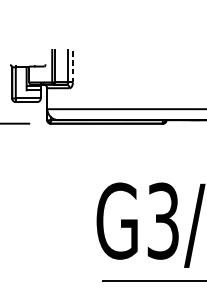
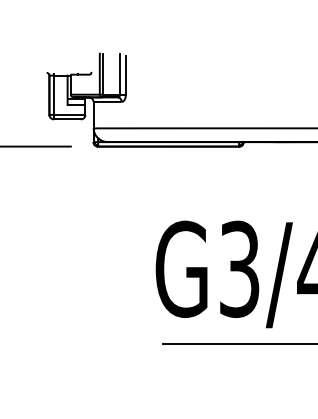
line: (72, 67) -> (125, 75), dashed -> solid

